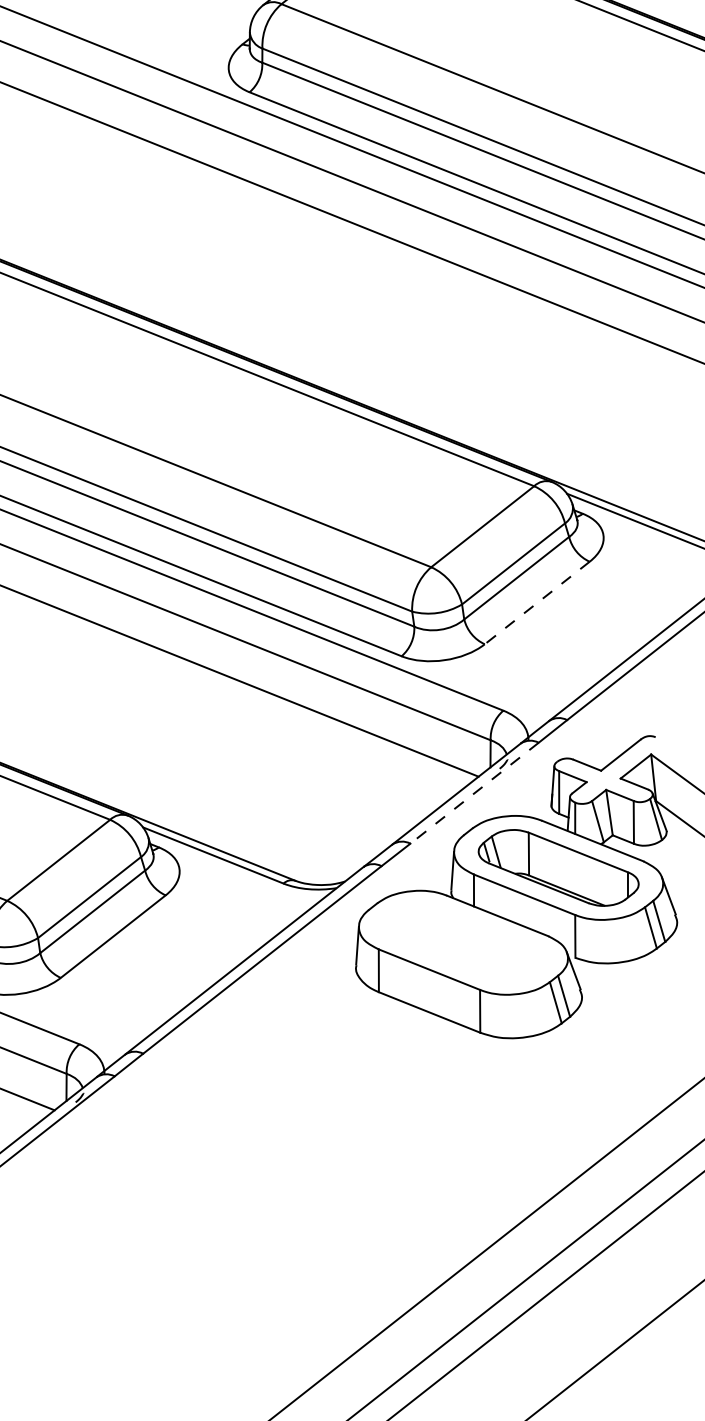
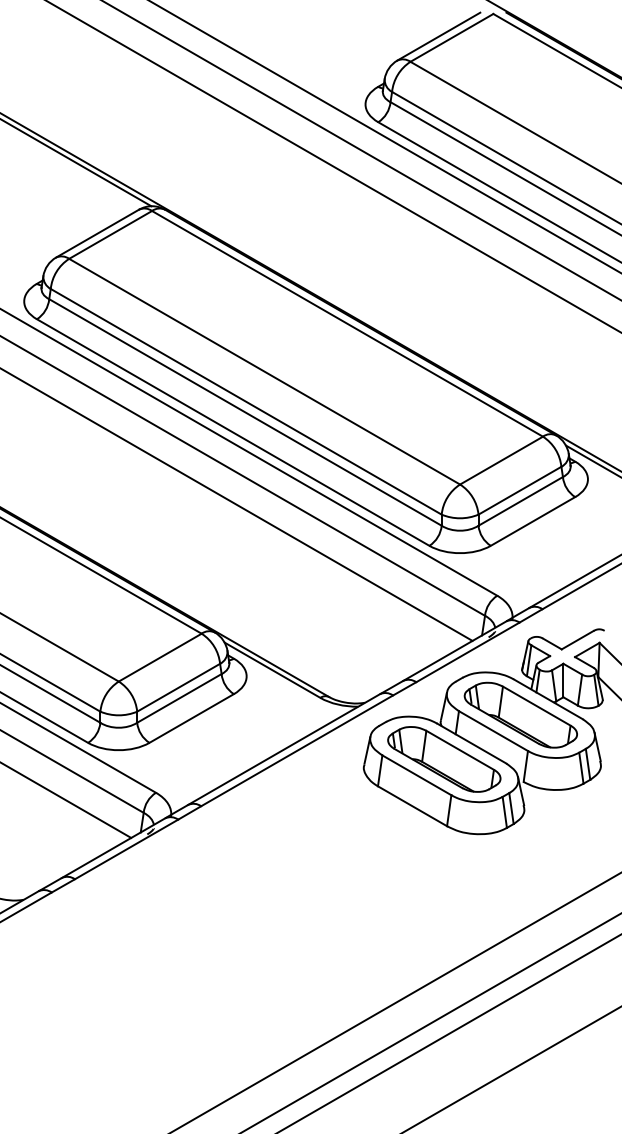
line: (537, 602) -> (533, 521), dashed -> solid
line: (474, 793) -> (467, 652), dashed -> solid
part: (463, 942) -> (444, 759), added

